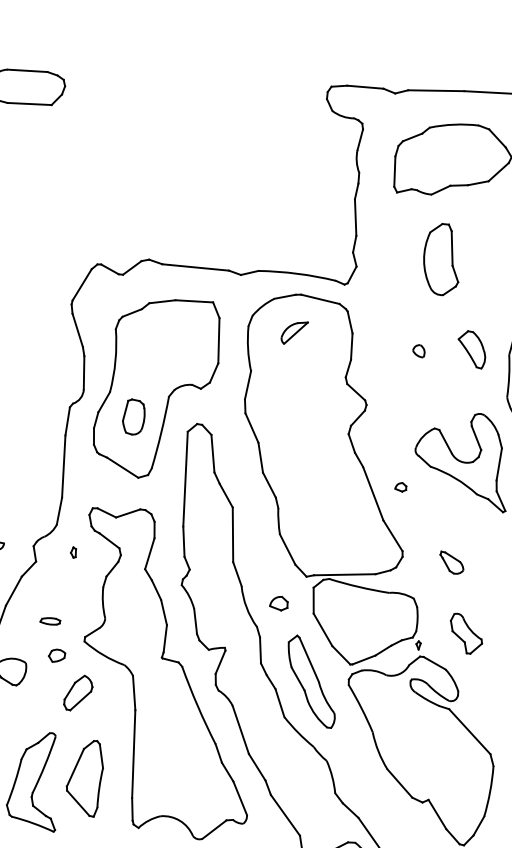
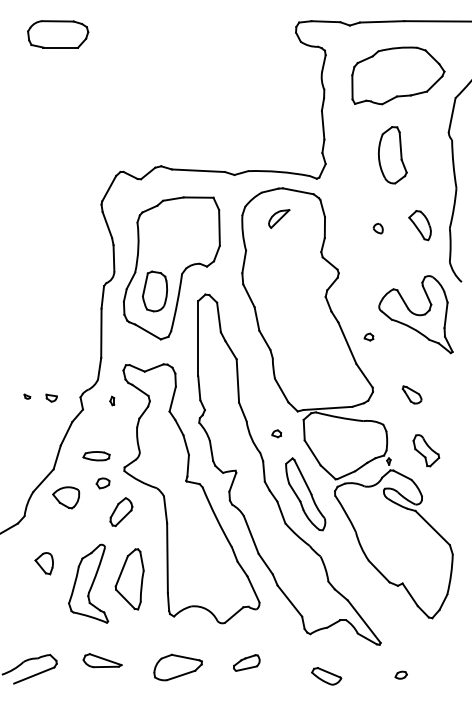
part: (133, 417) -> (154, 291), size x1.43
part: (278, 603) -> (276, 433), size x0.62
part: (50, 621) -> (96, 456), size x1.67

